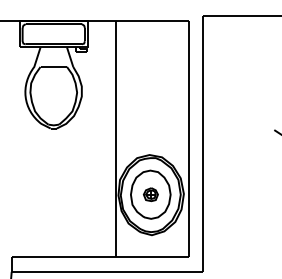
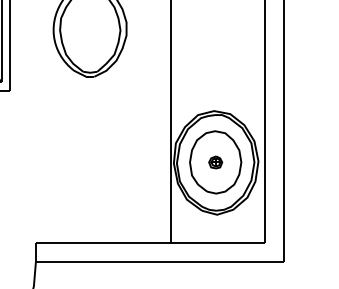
part: (150, 194) -> (215, 162), size x0.71

